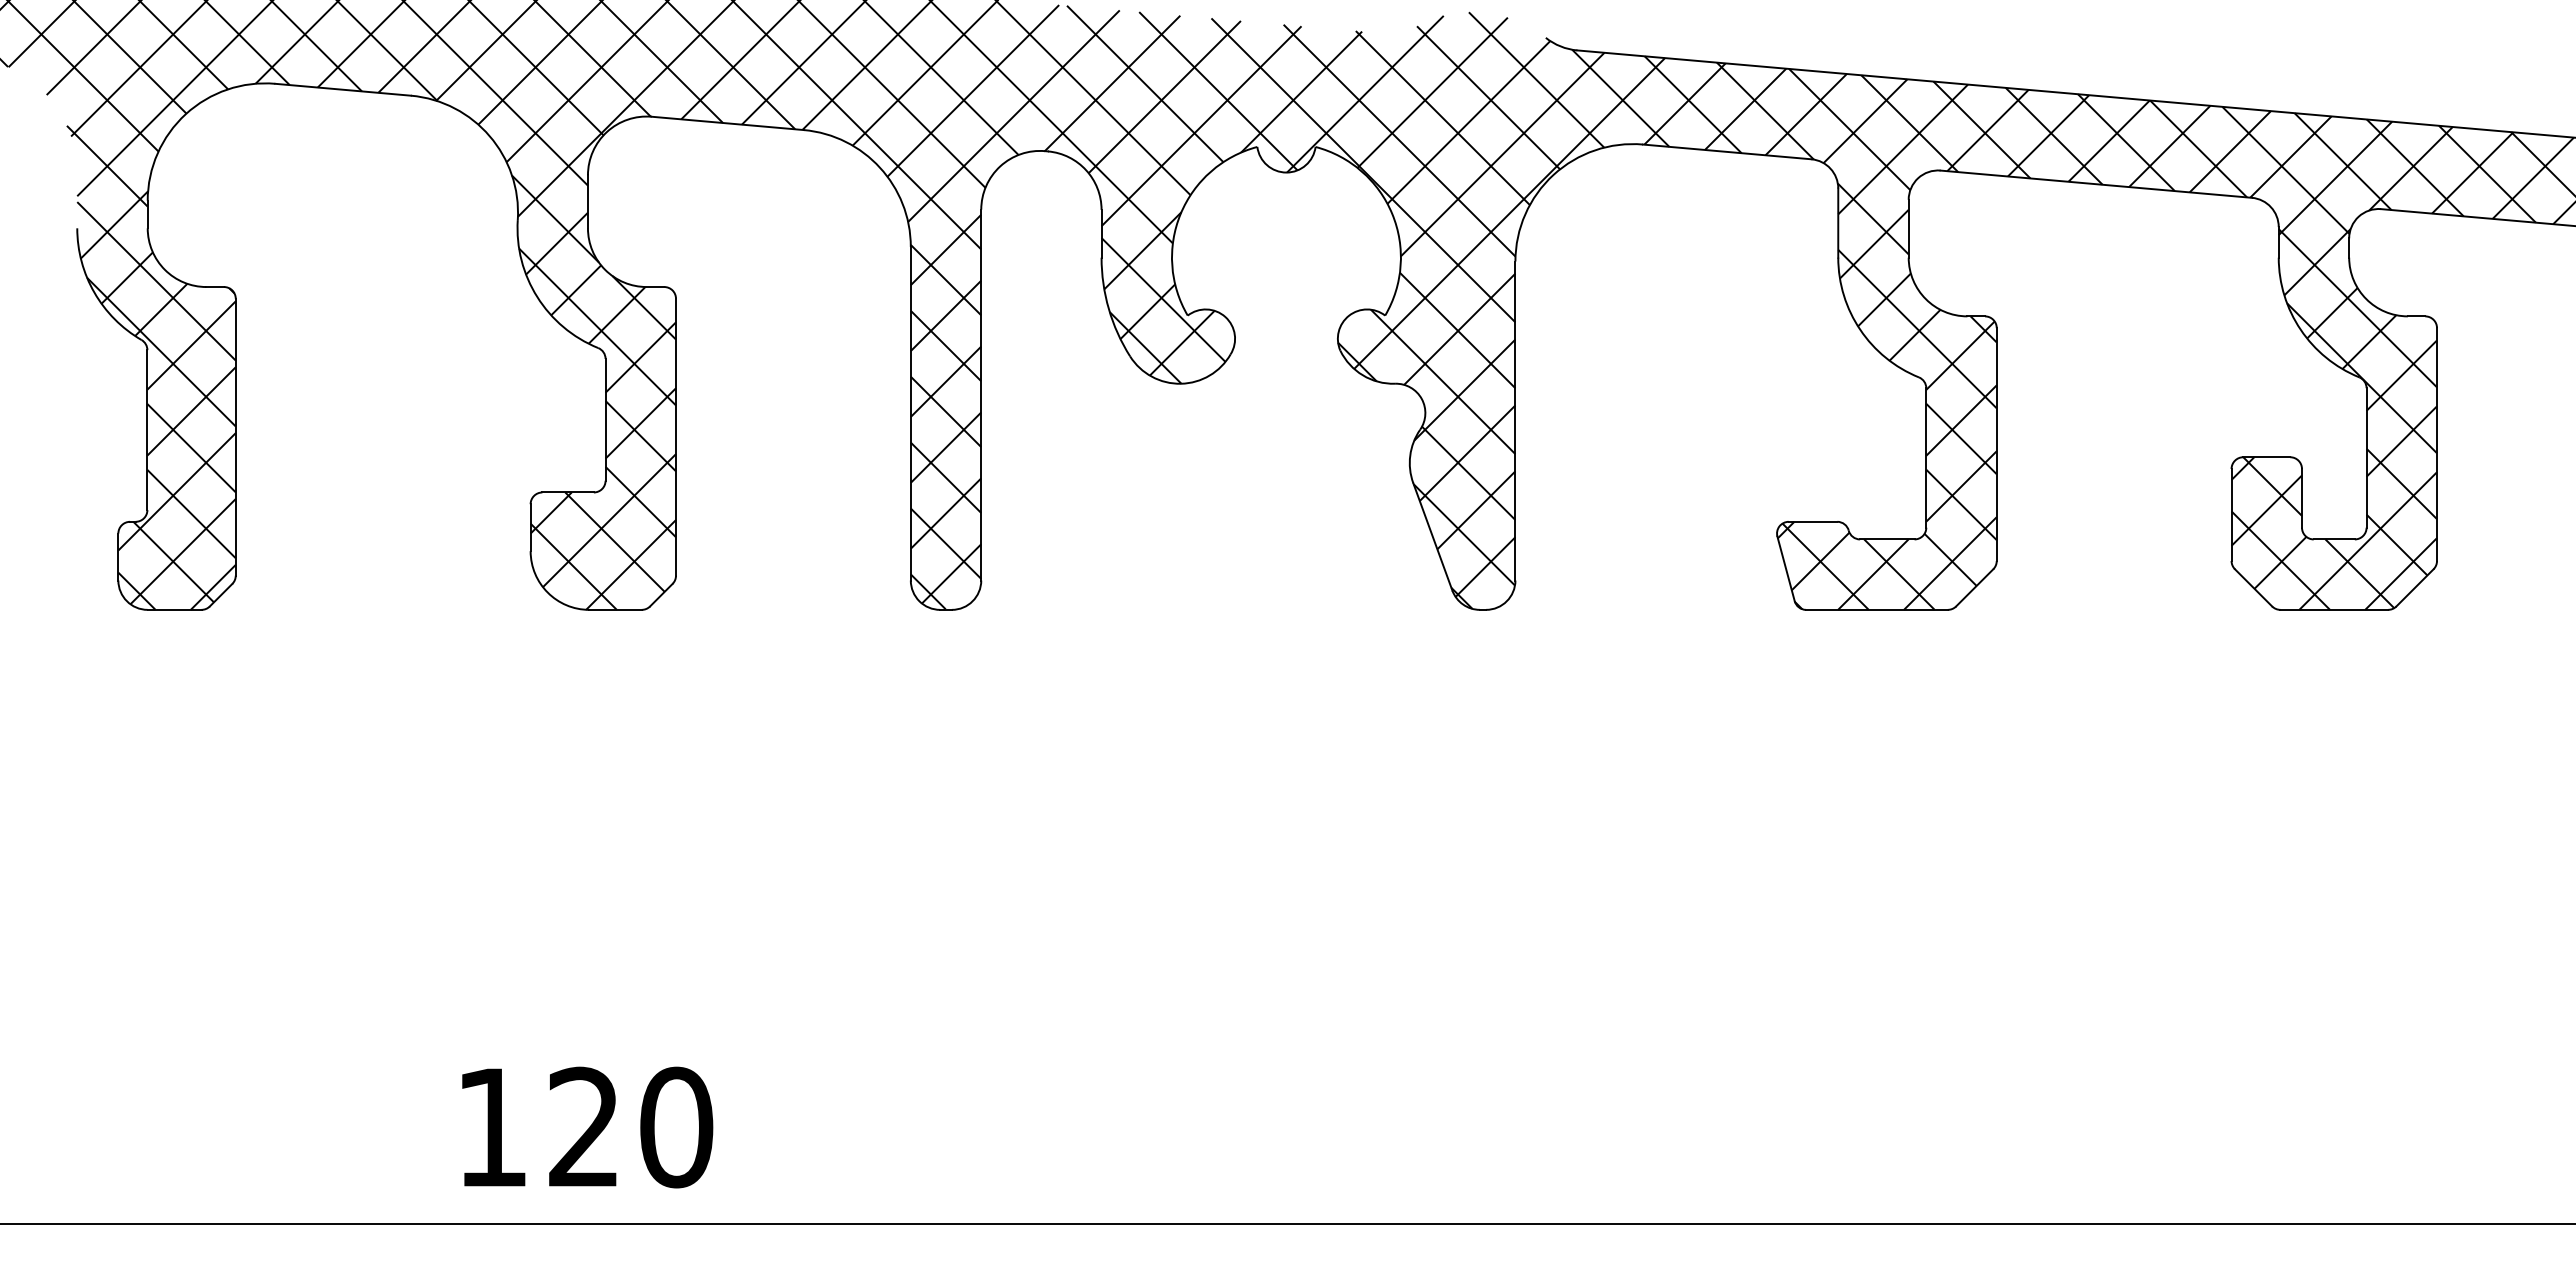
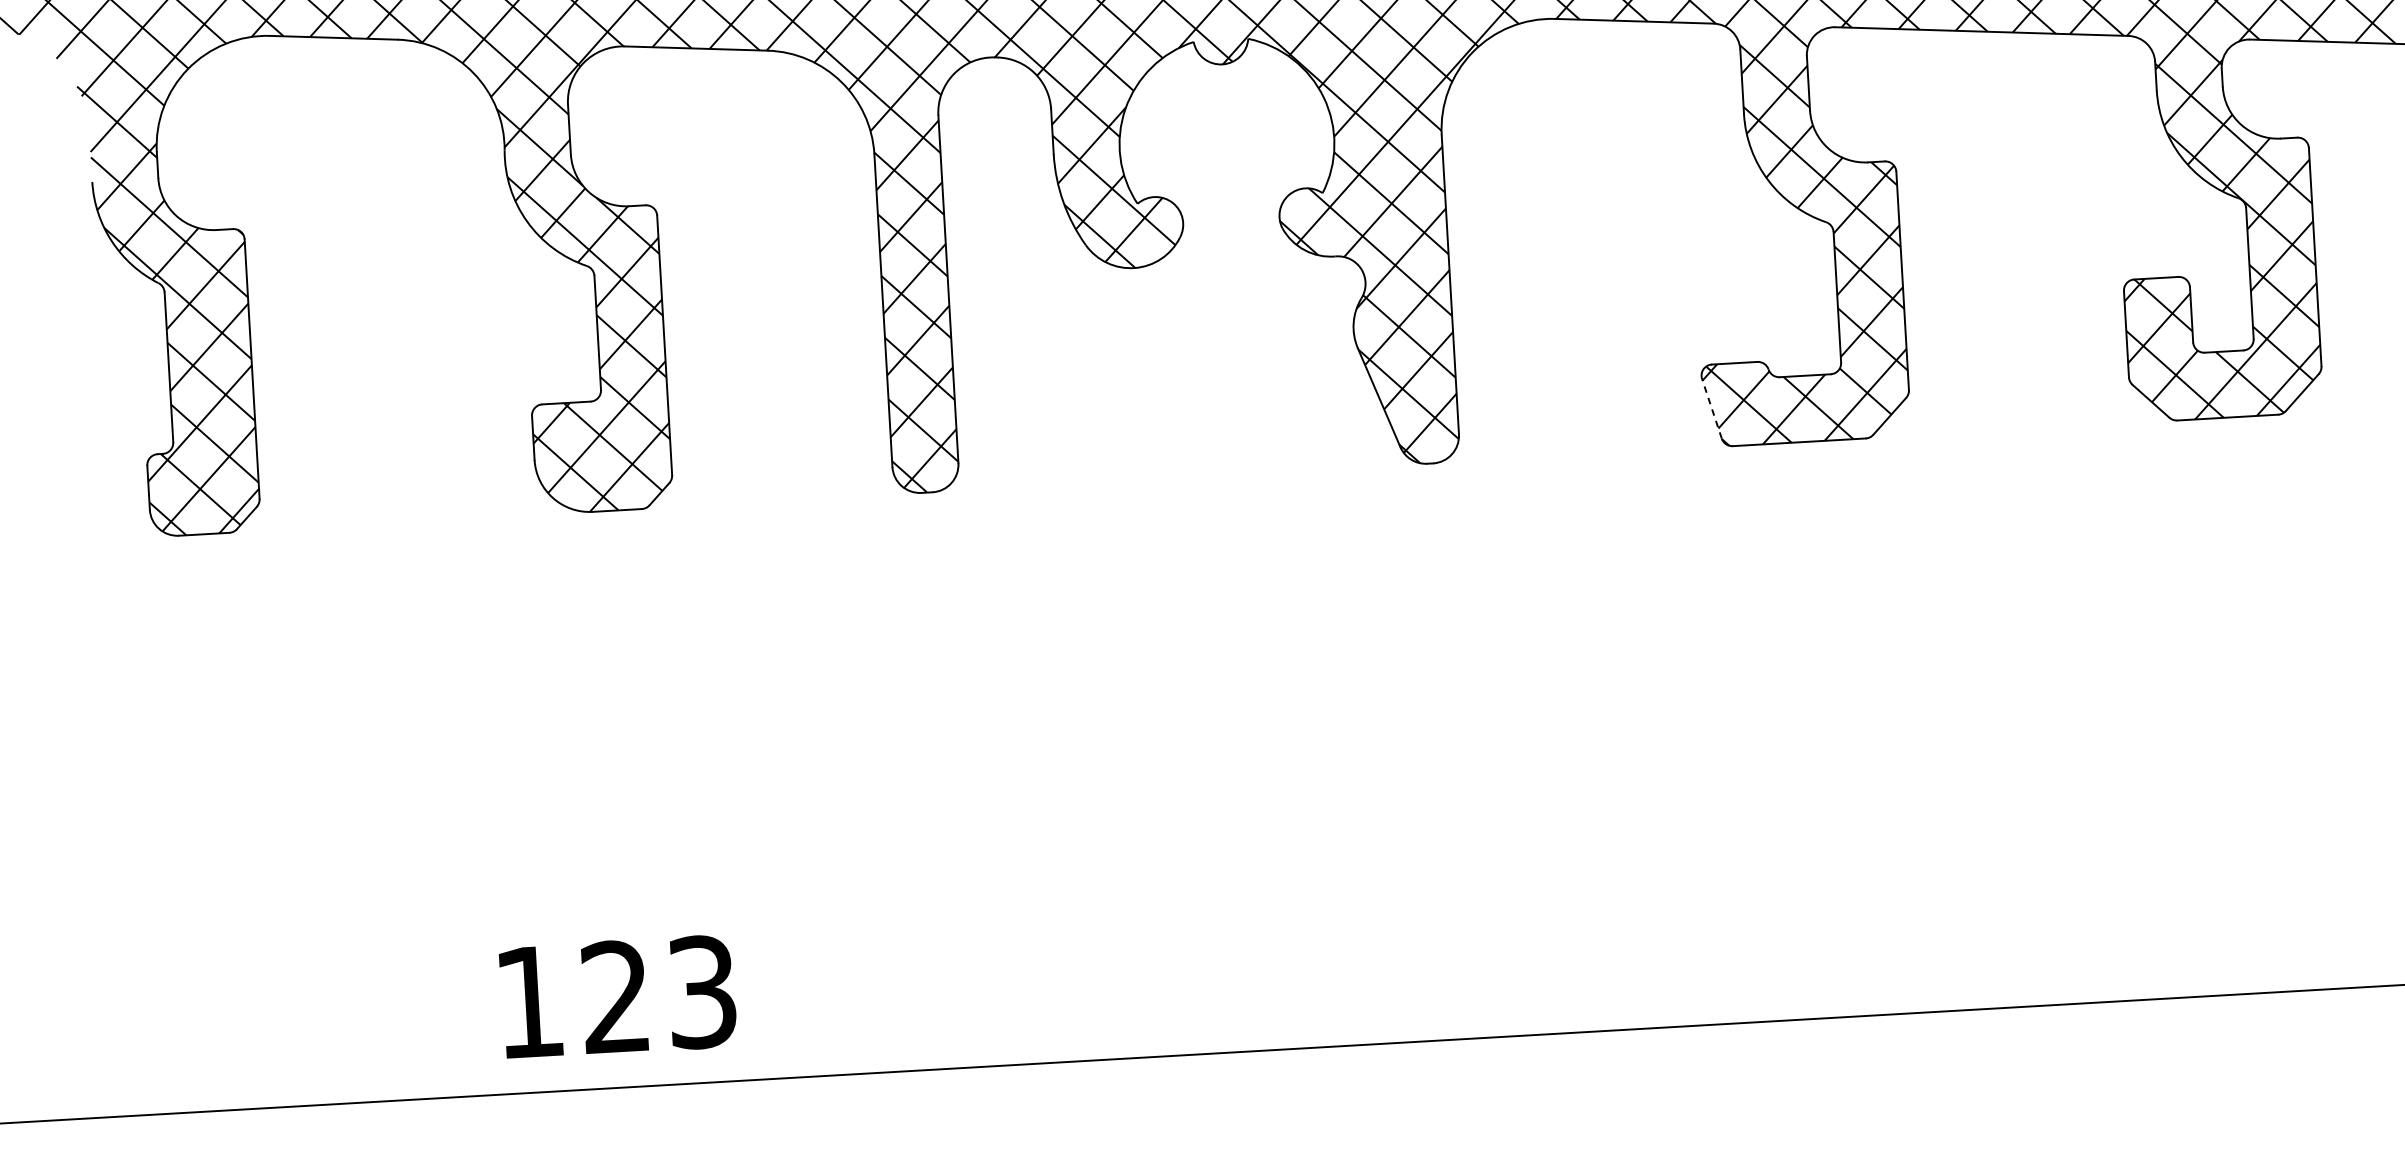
line: (1785, 568) -> (1711, 408), solid -> dashed
text: (676, 1127) -> (702, 992), 120 -> 123

